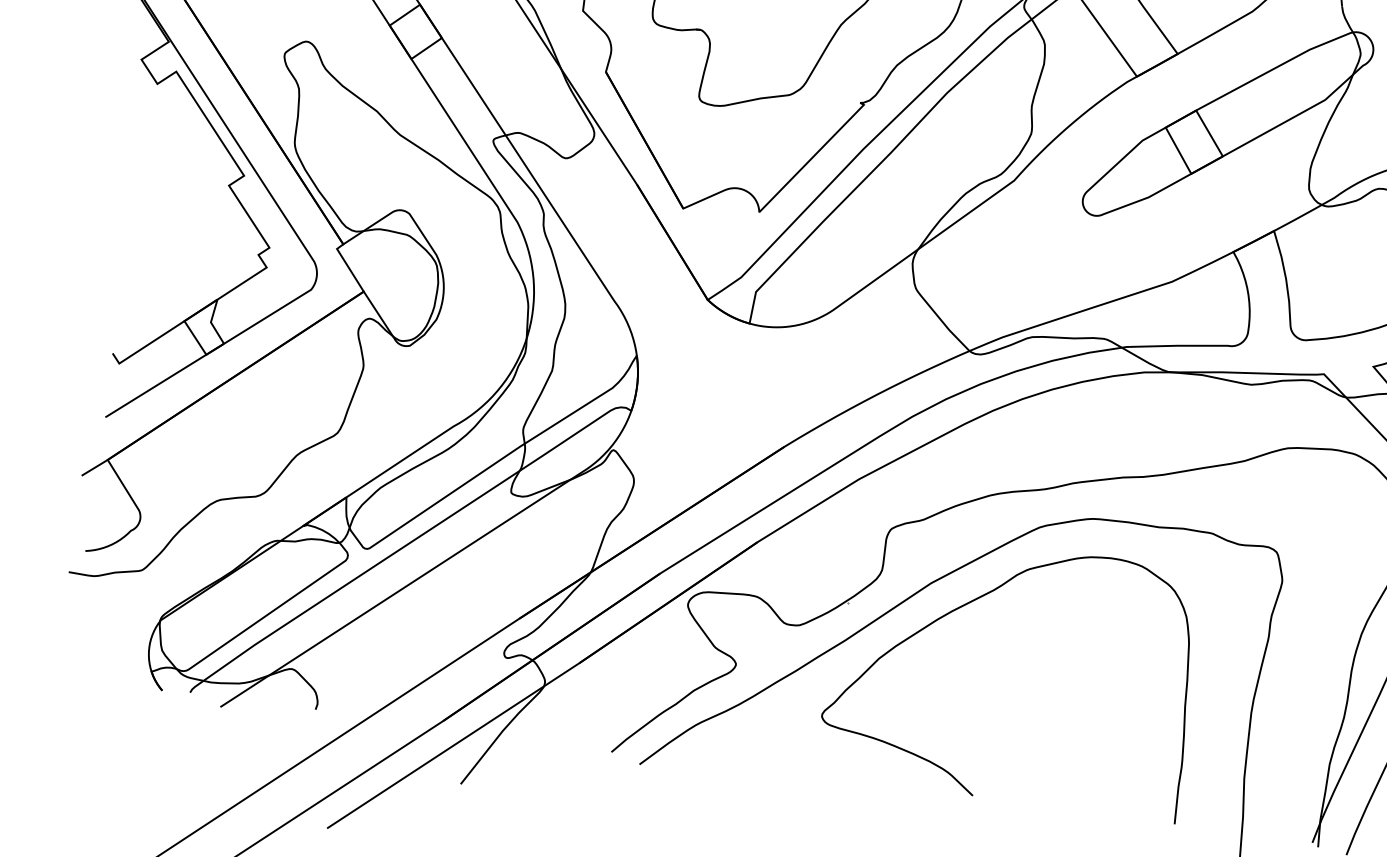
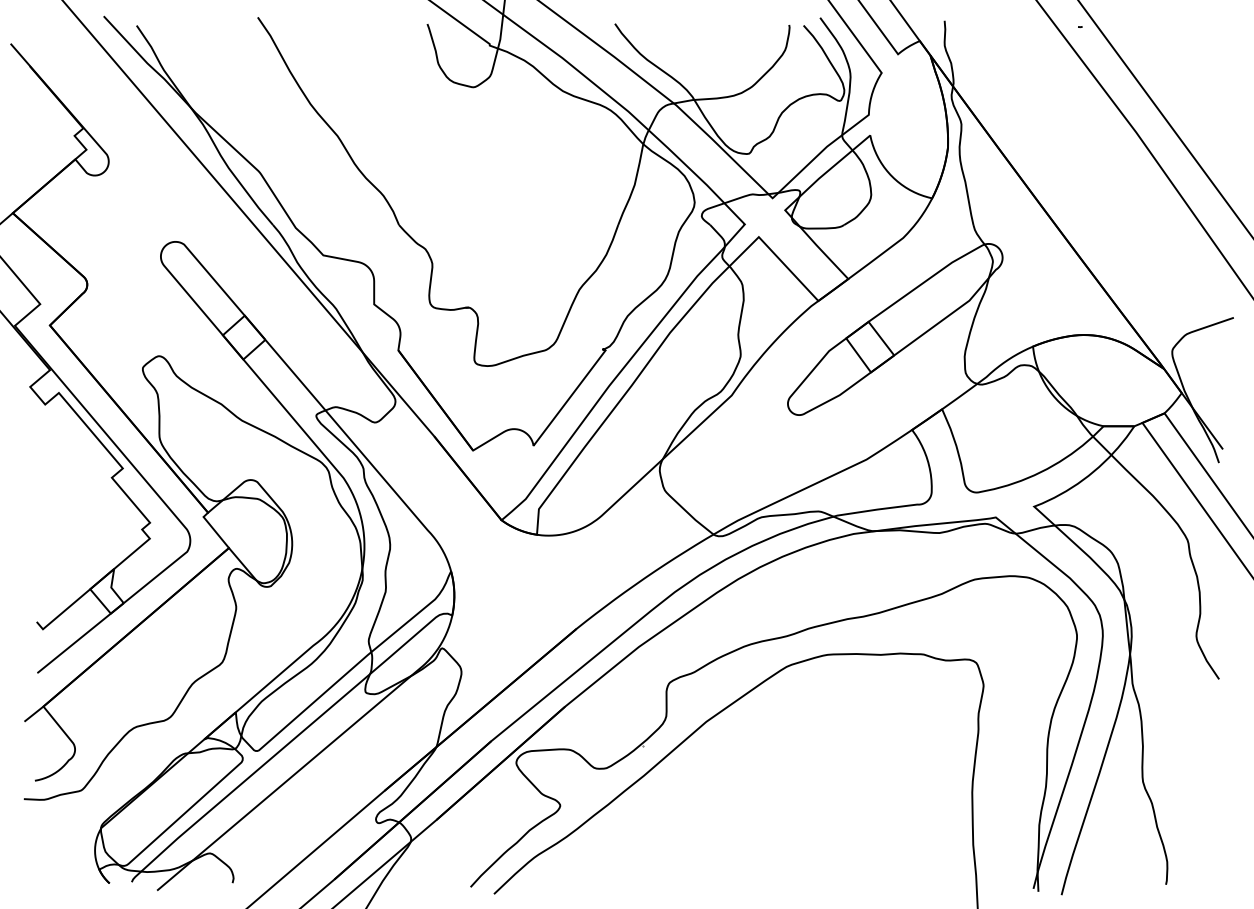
curve: (971, 603) -> (740, 733), removed

